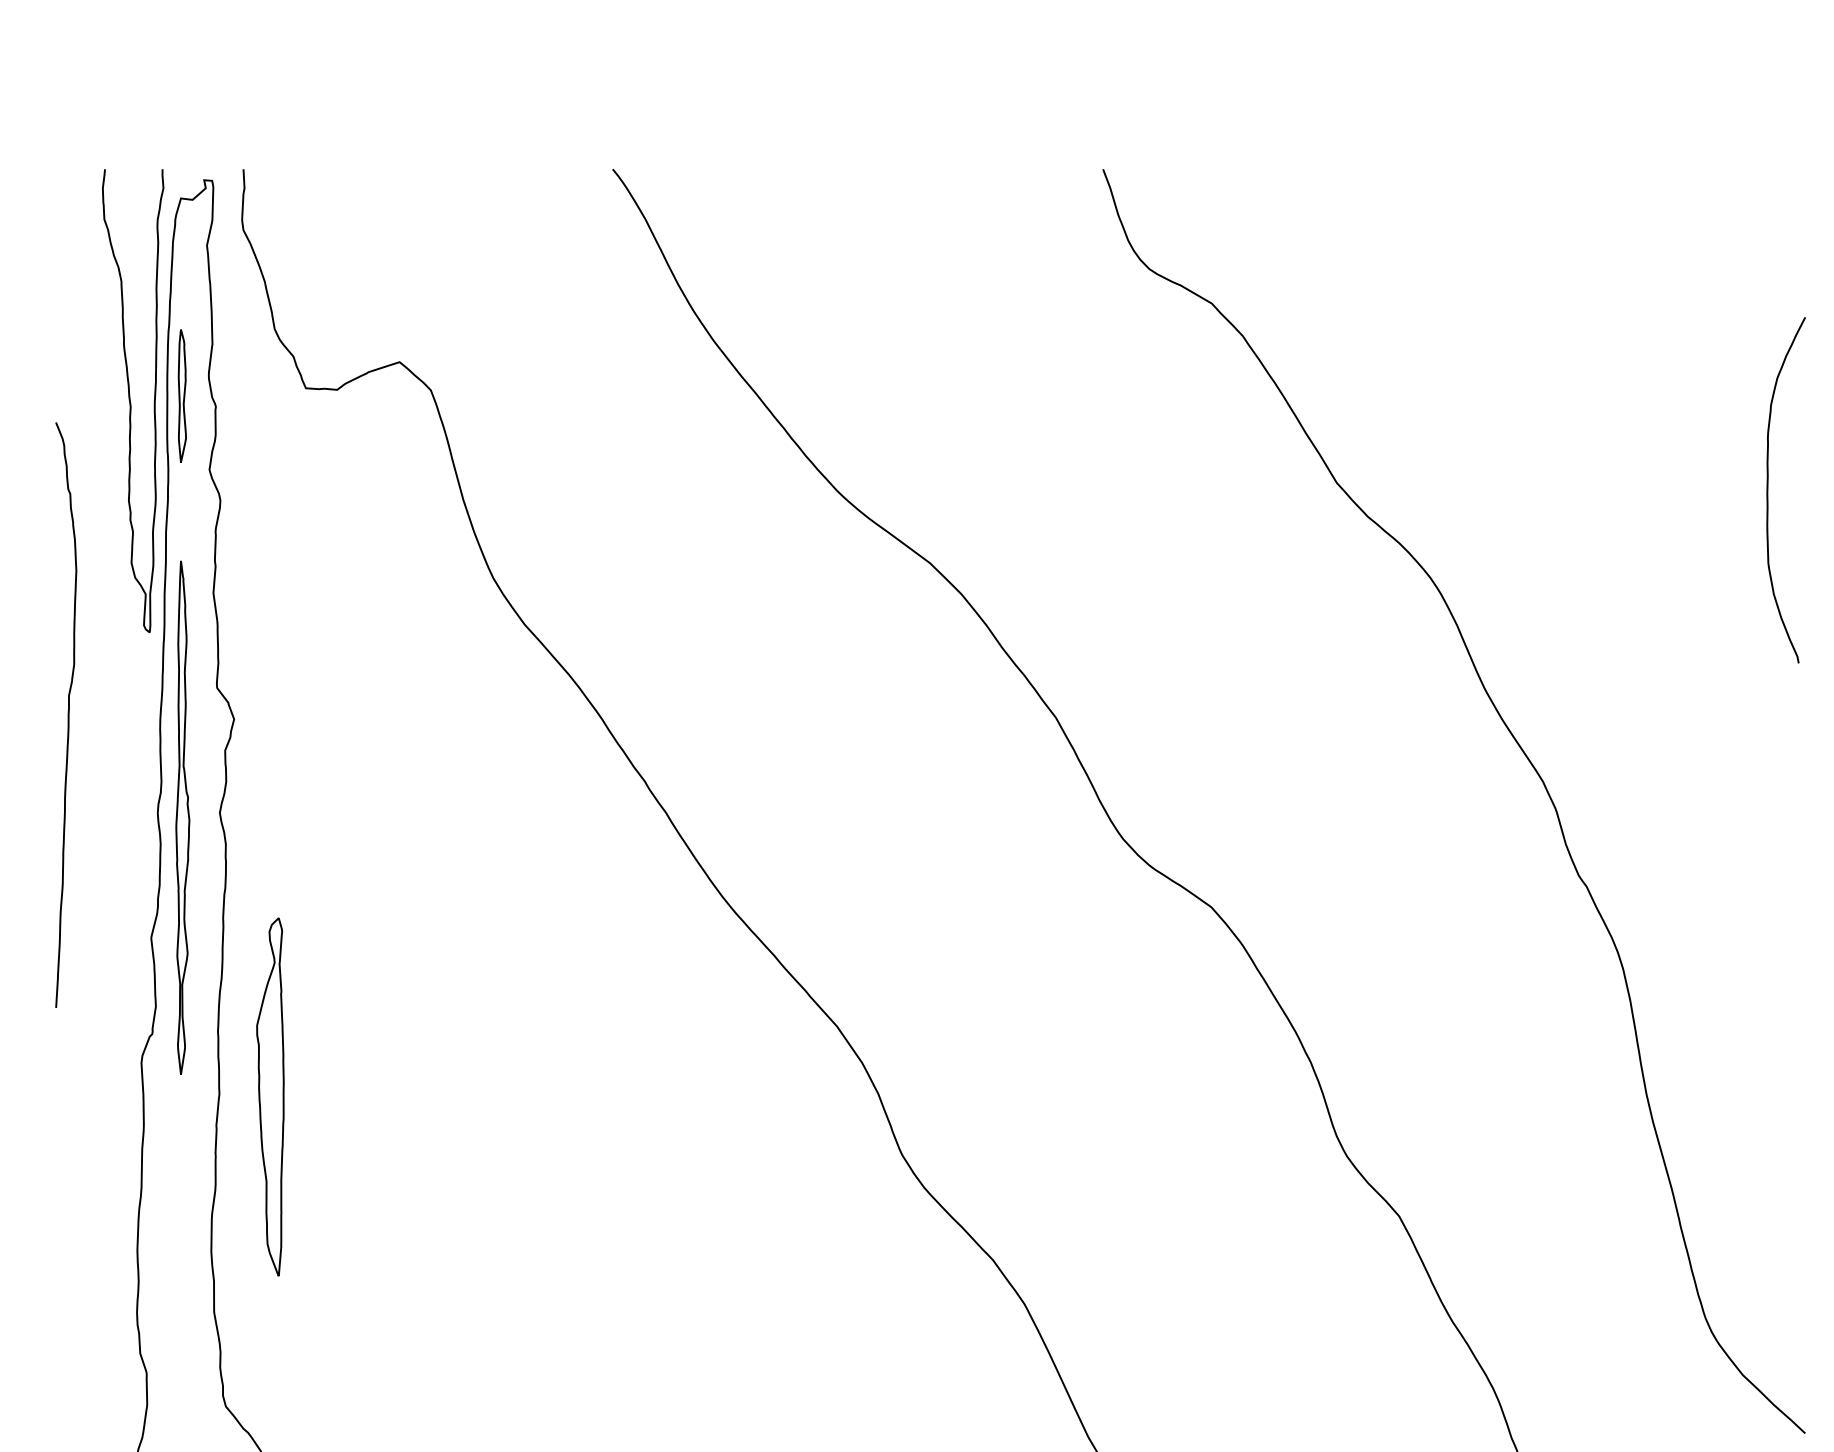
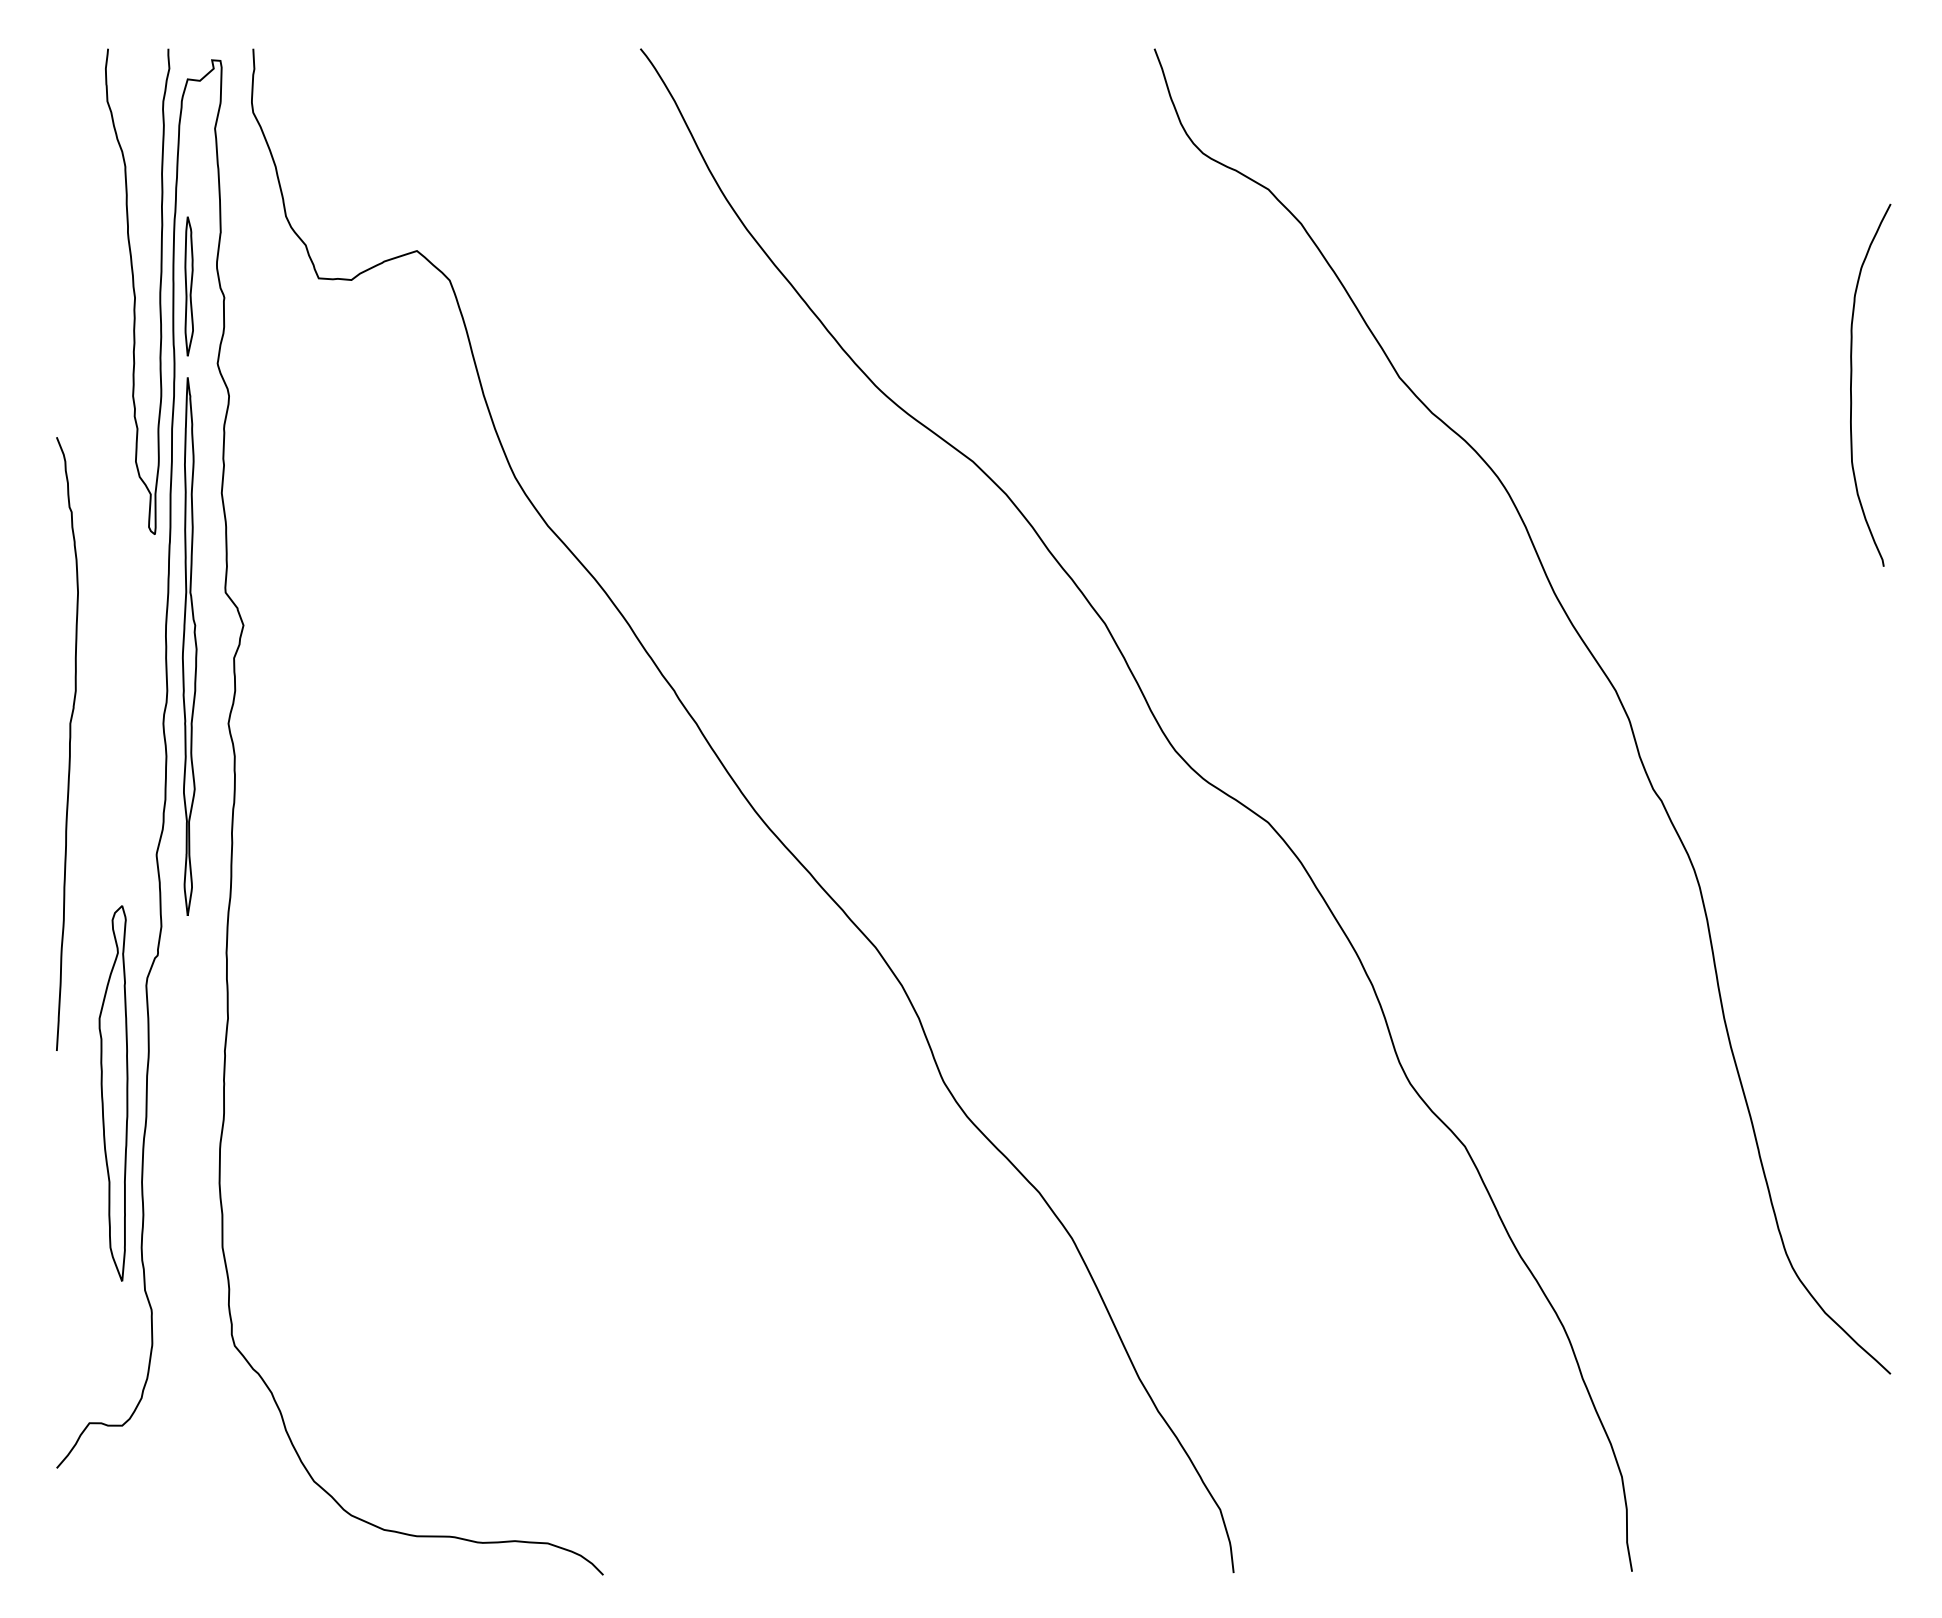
curve: (68, 714) -> (69, 743), moved
part: (182, 817) -> (189, 646), moved
part: (270, 1097) -> (113, 1093), moved

